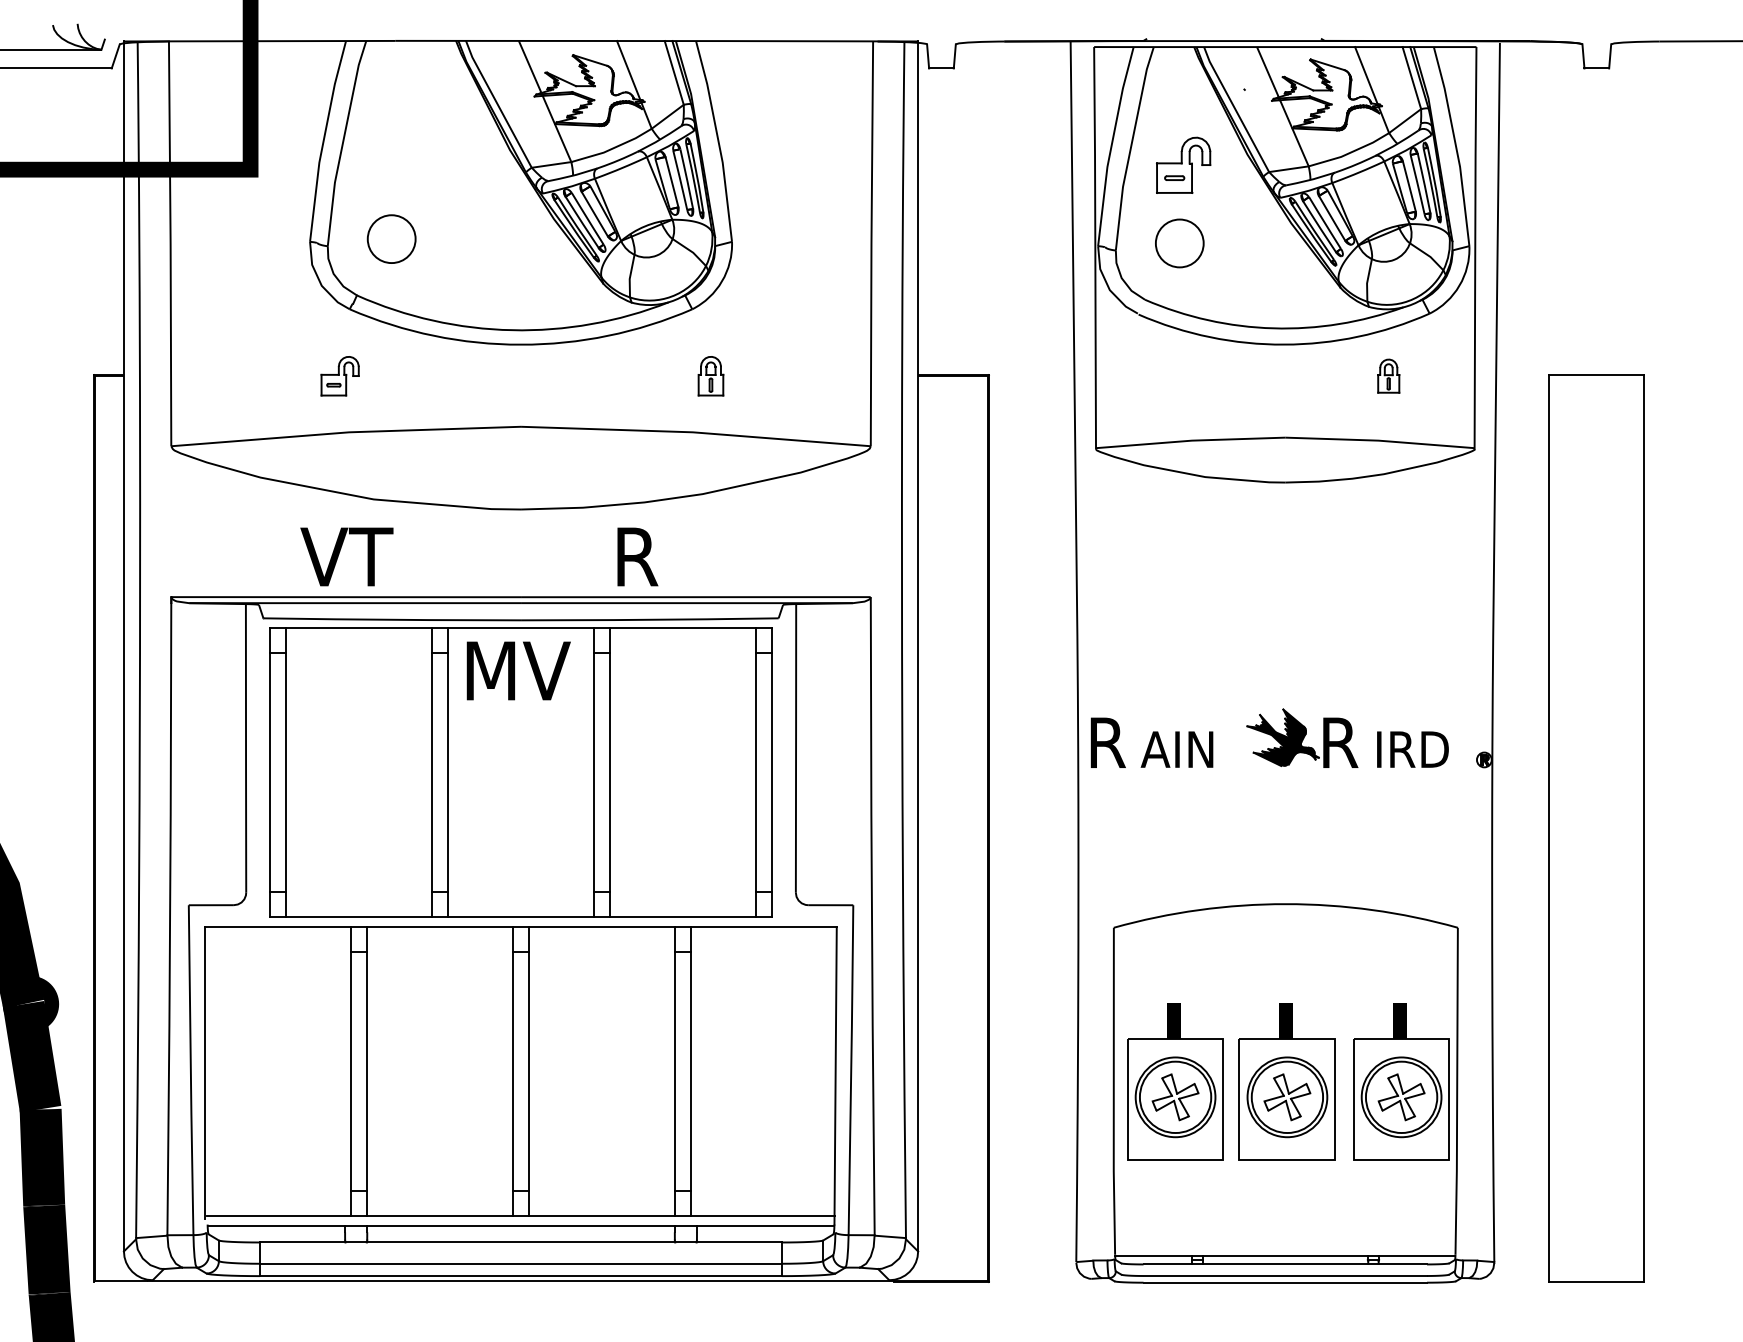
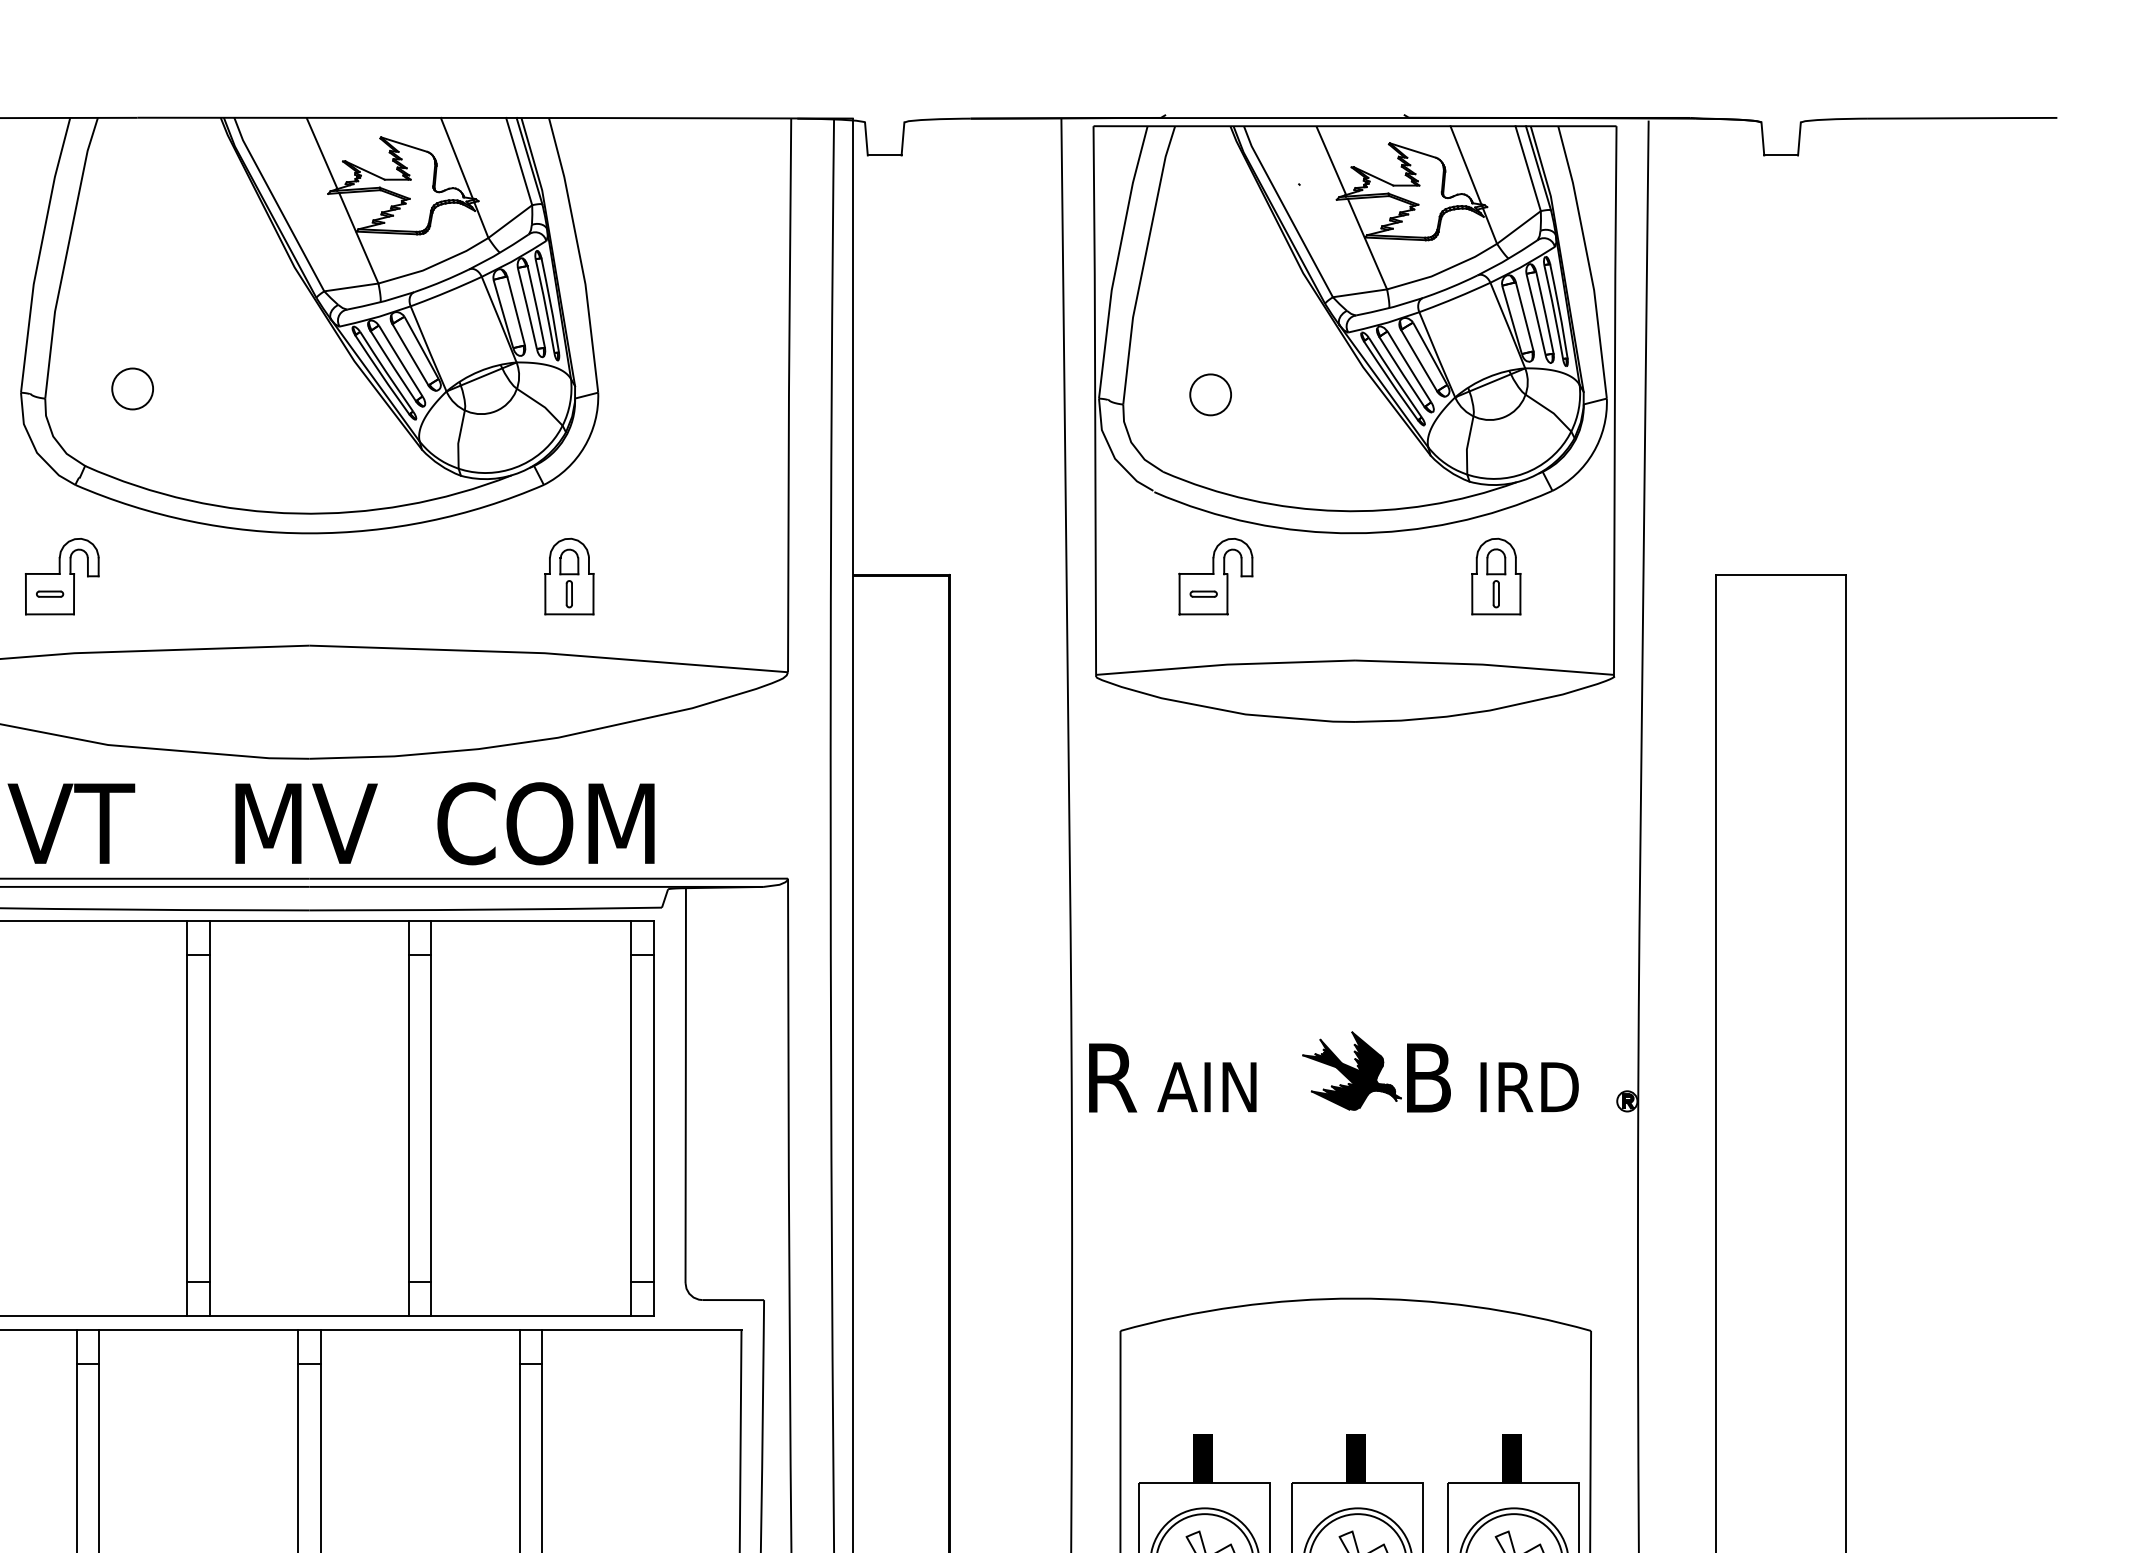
part: (1183, 164) -> (1215, 575), moved
circle: (391, 239) -> (132, 389), size x0.62
circle: (1179, 243) -> (1210, 394), size x0.62
part: (339, 375) -> (61, 575), size x1.43
part: (710, 375) -> (568, 575), size x1.43
part: (1388, 375) -> (1496, 575), size x1.67
text: (693, 556) -> (545, 823), R -> COM
text: (518, 670) -> (306, 823), moved
text: (1343, 742) -> (1434, 1077), R -> B

